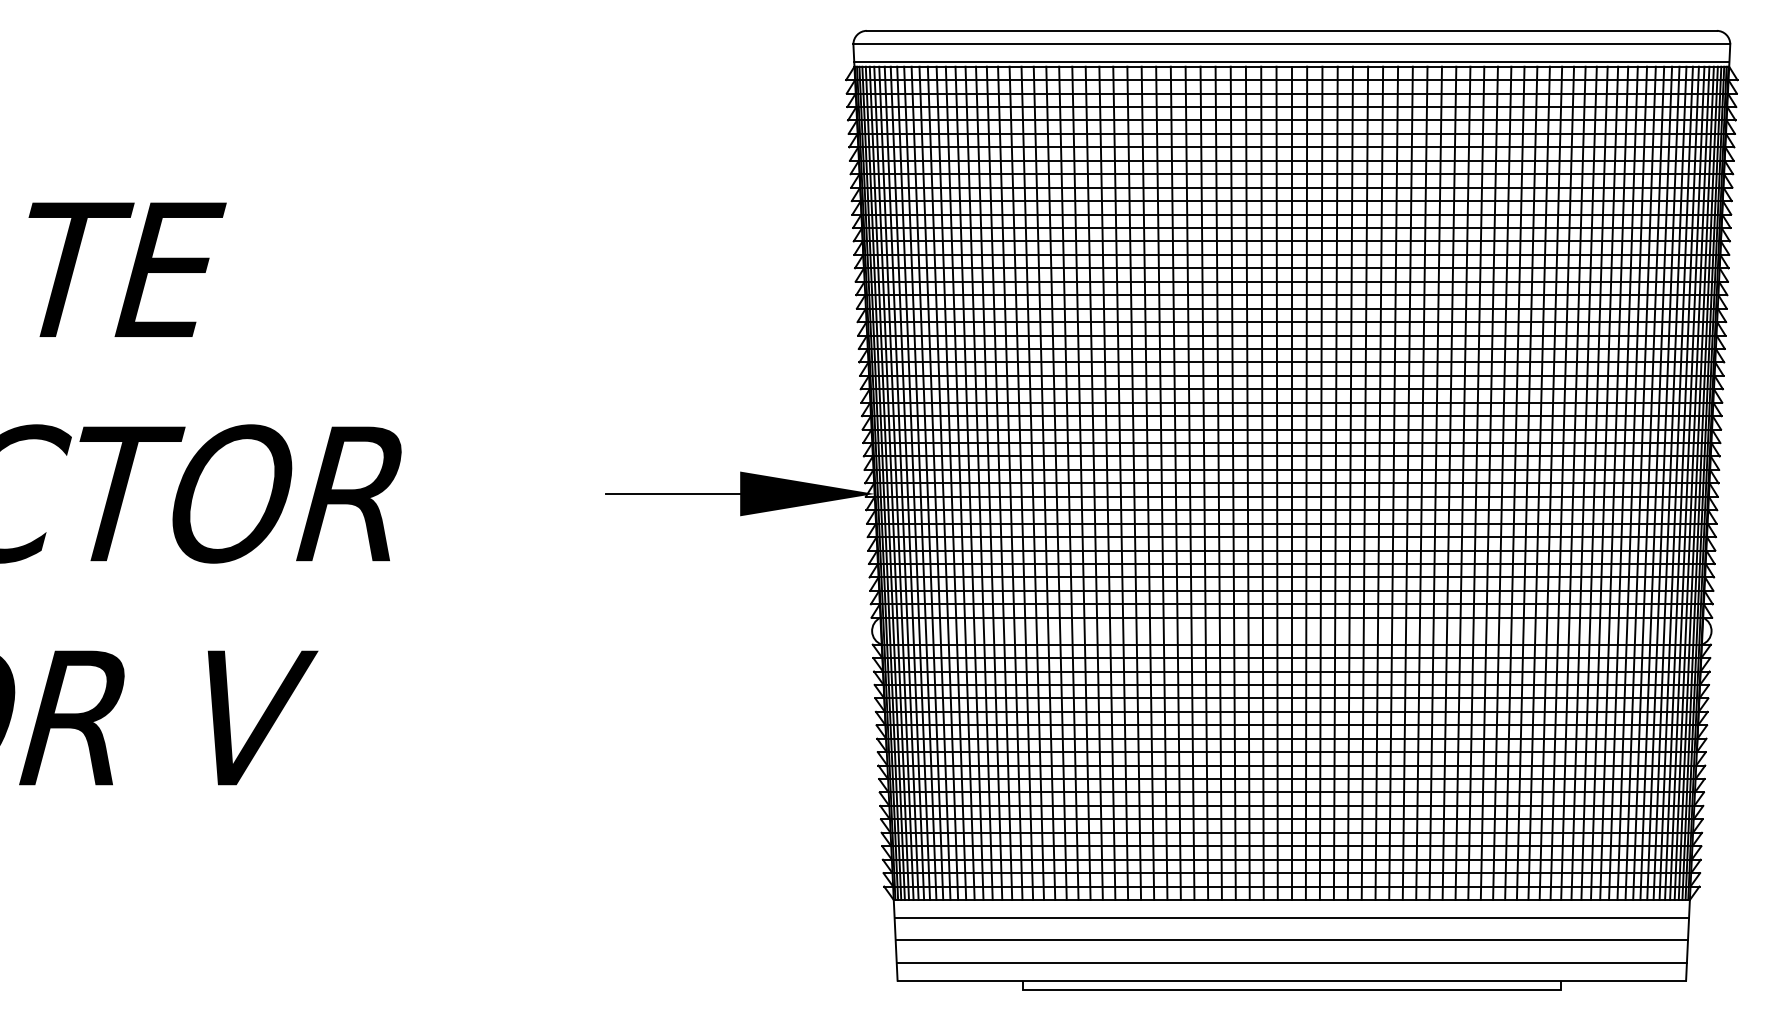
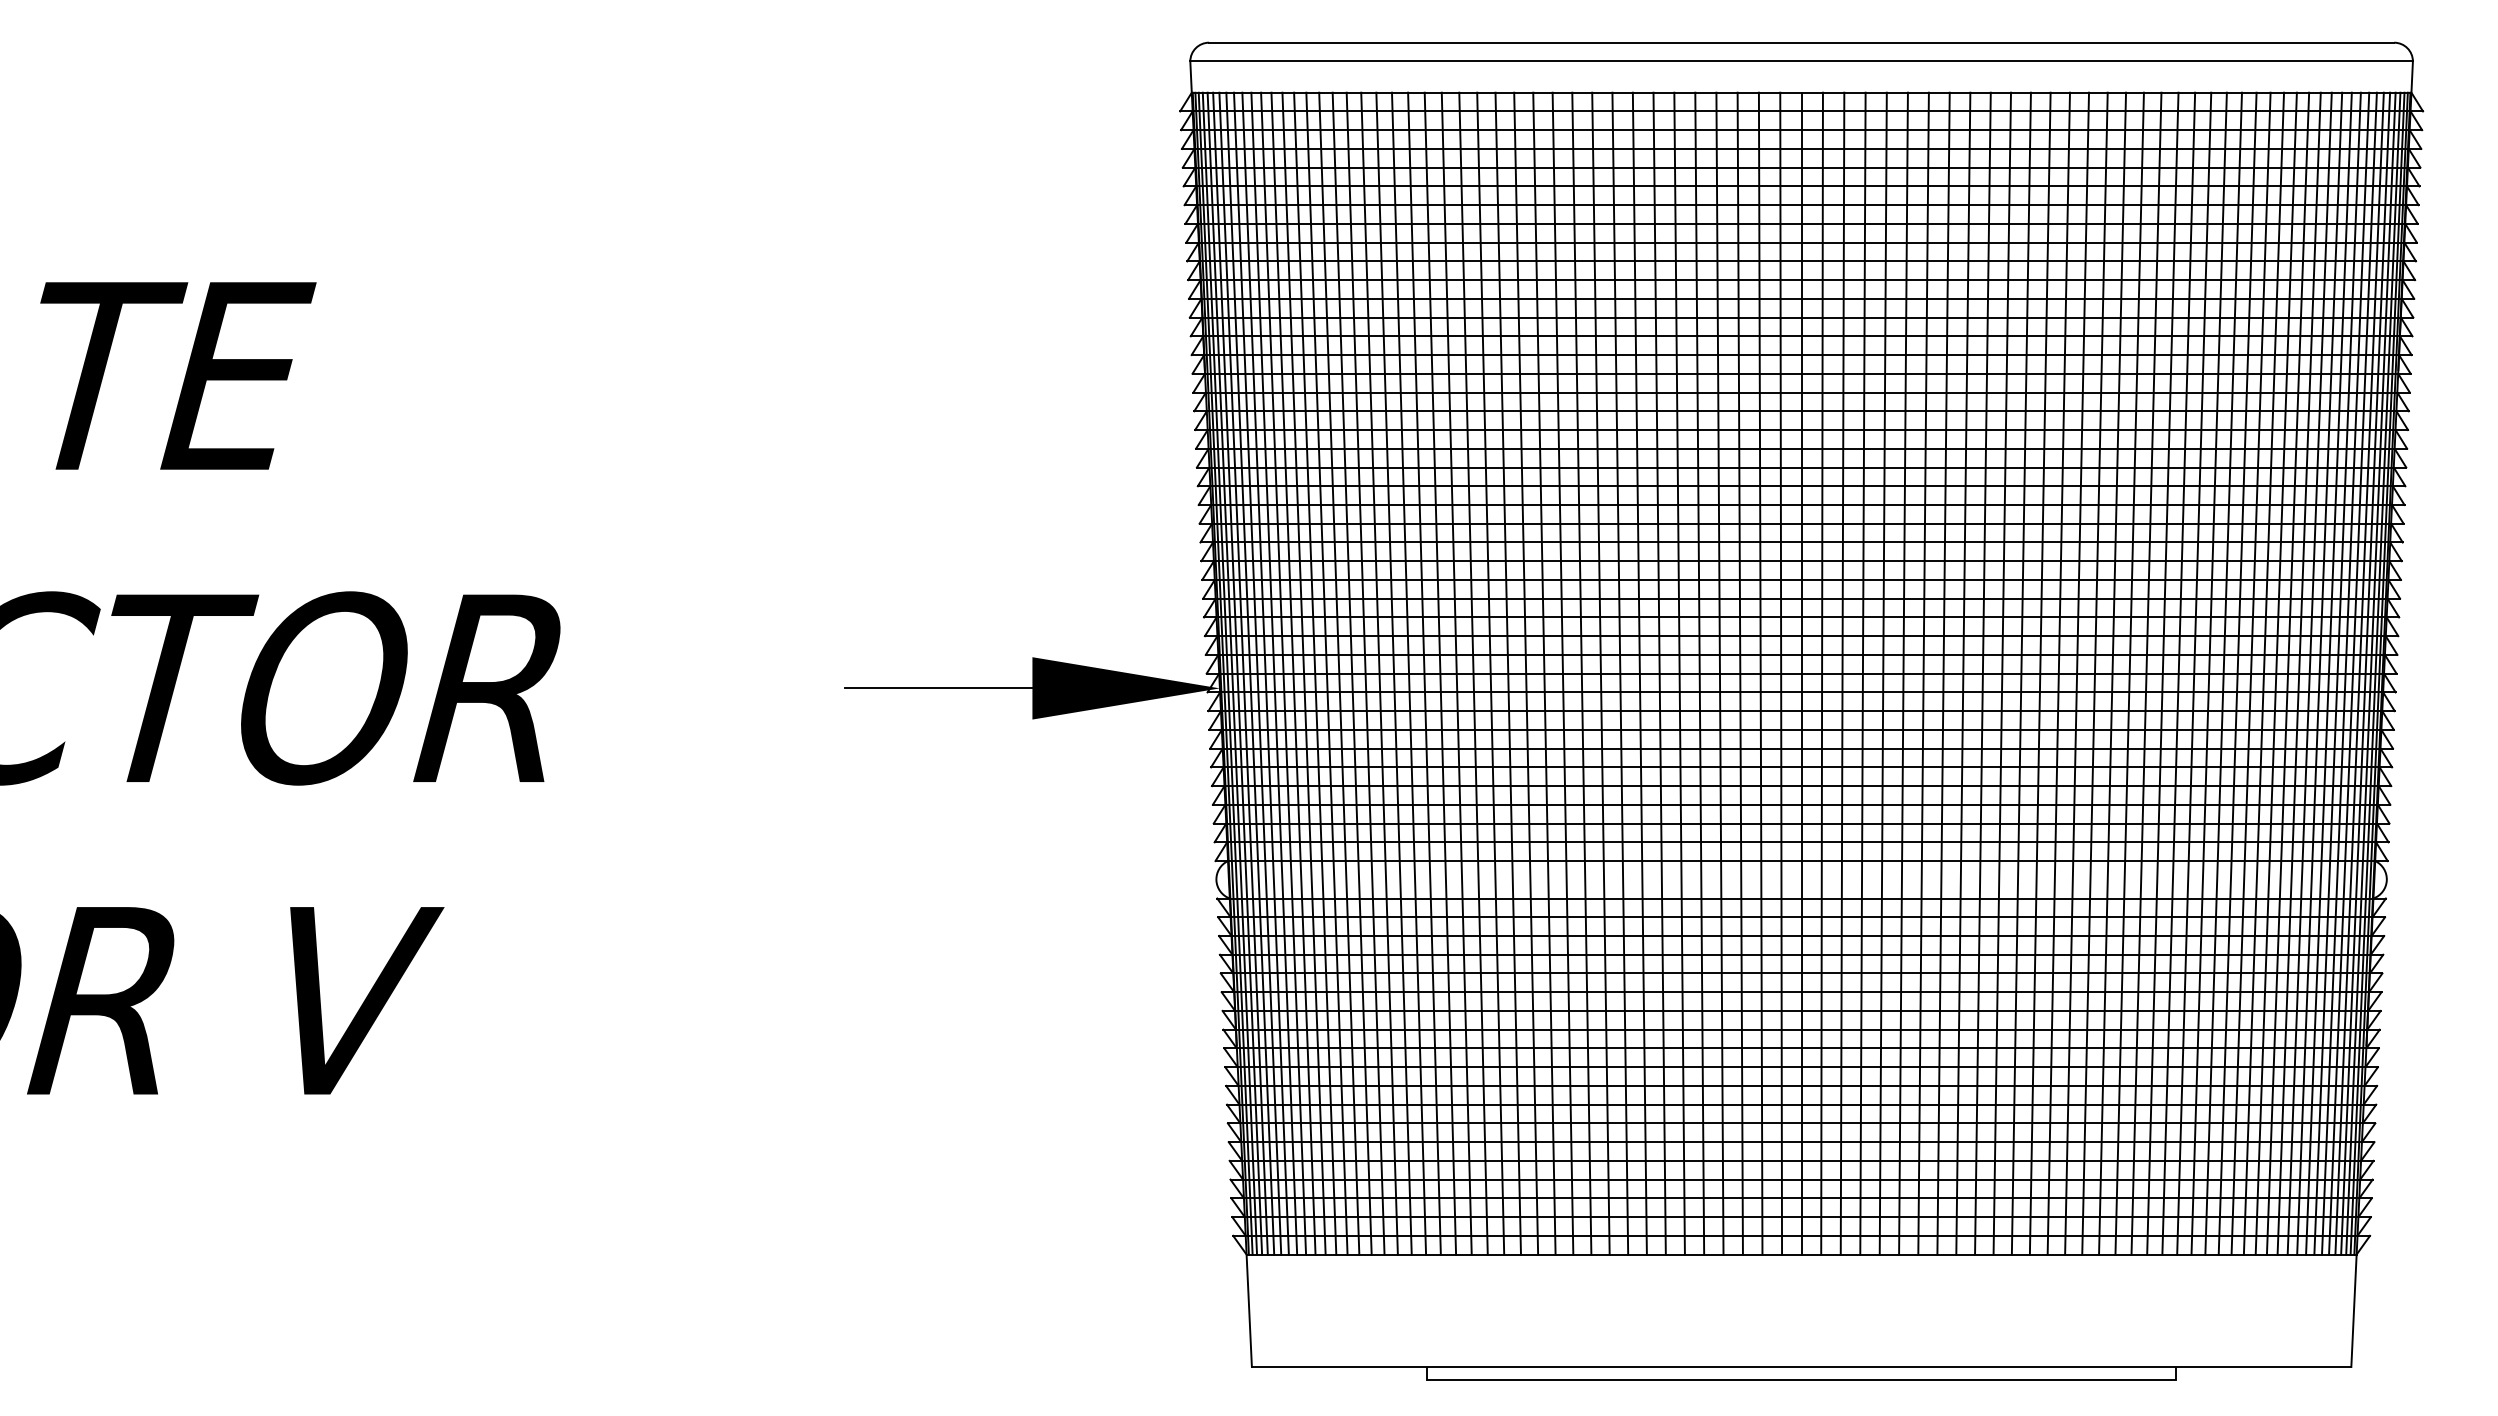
line: (1291, 62) -> (1801, 86), removed
line: (1291, 917) -> (1801, 1279), removed
line: (1291, 940) -> (1801, 1310), removed
line: (1291, 963) -> (1801, 1342), removed

